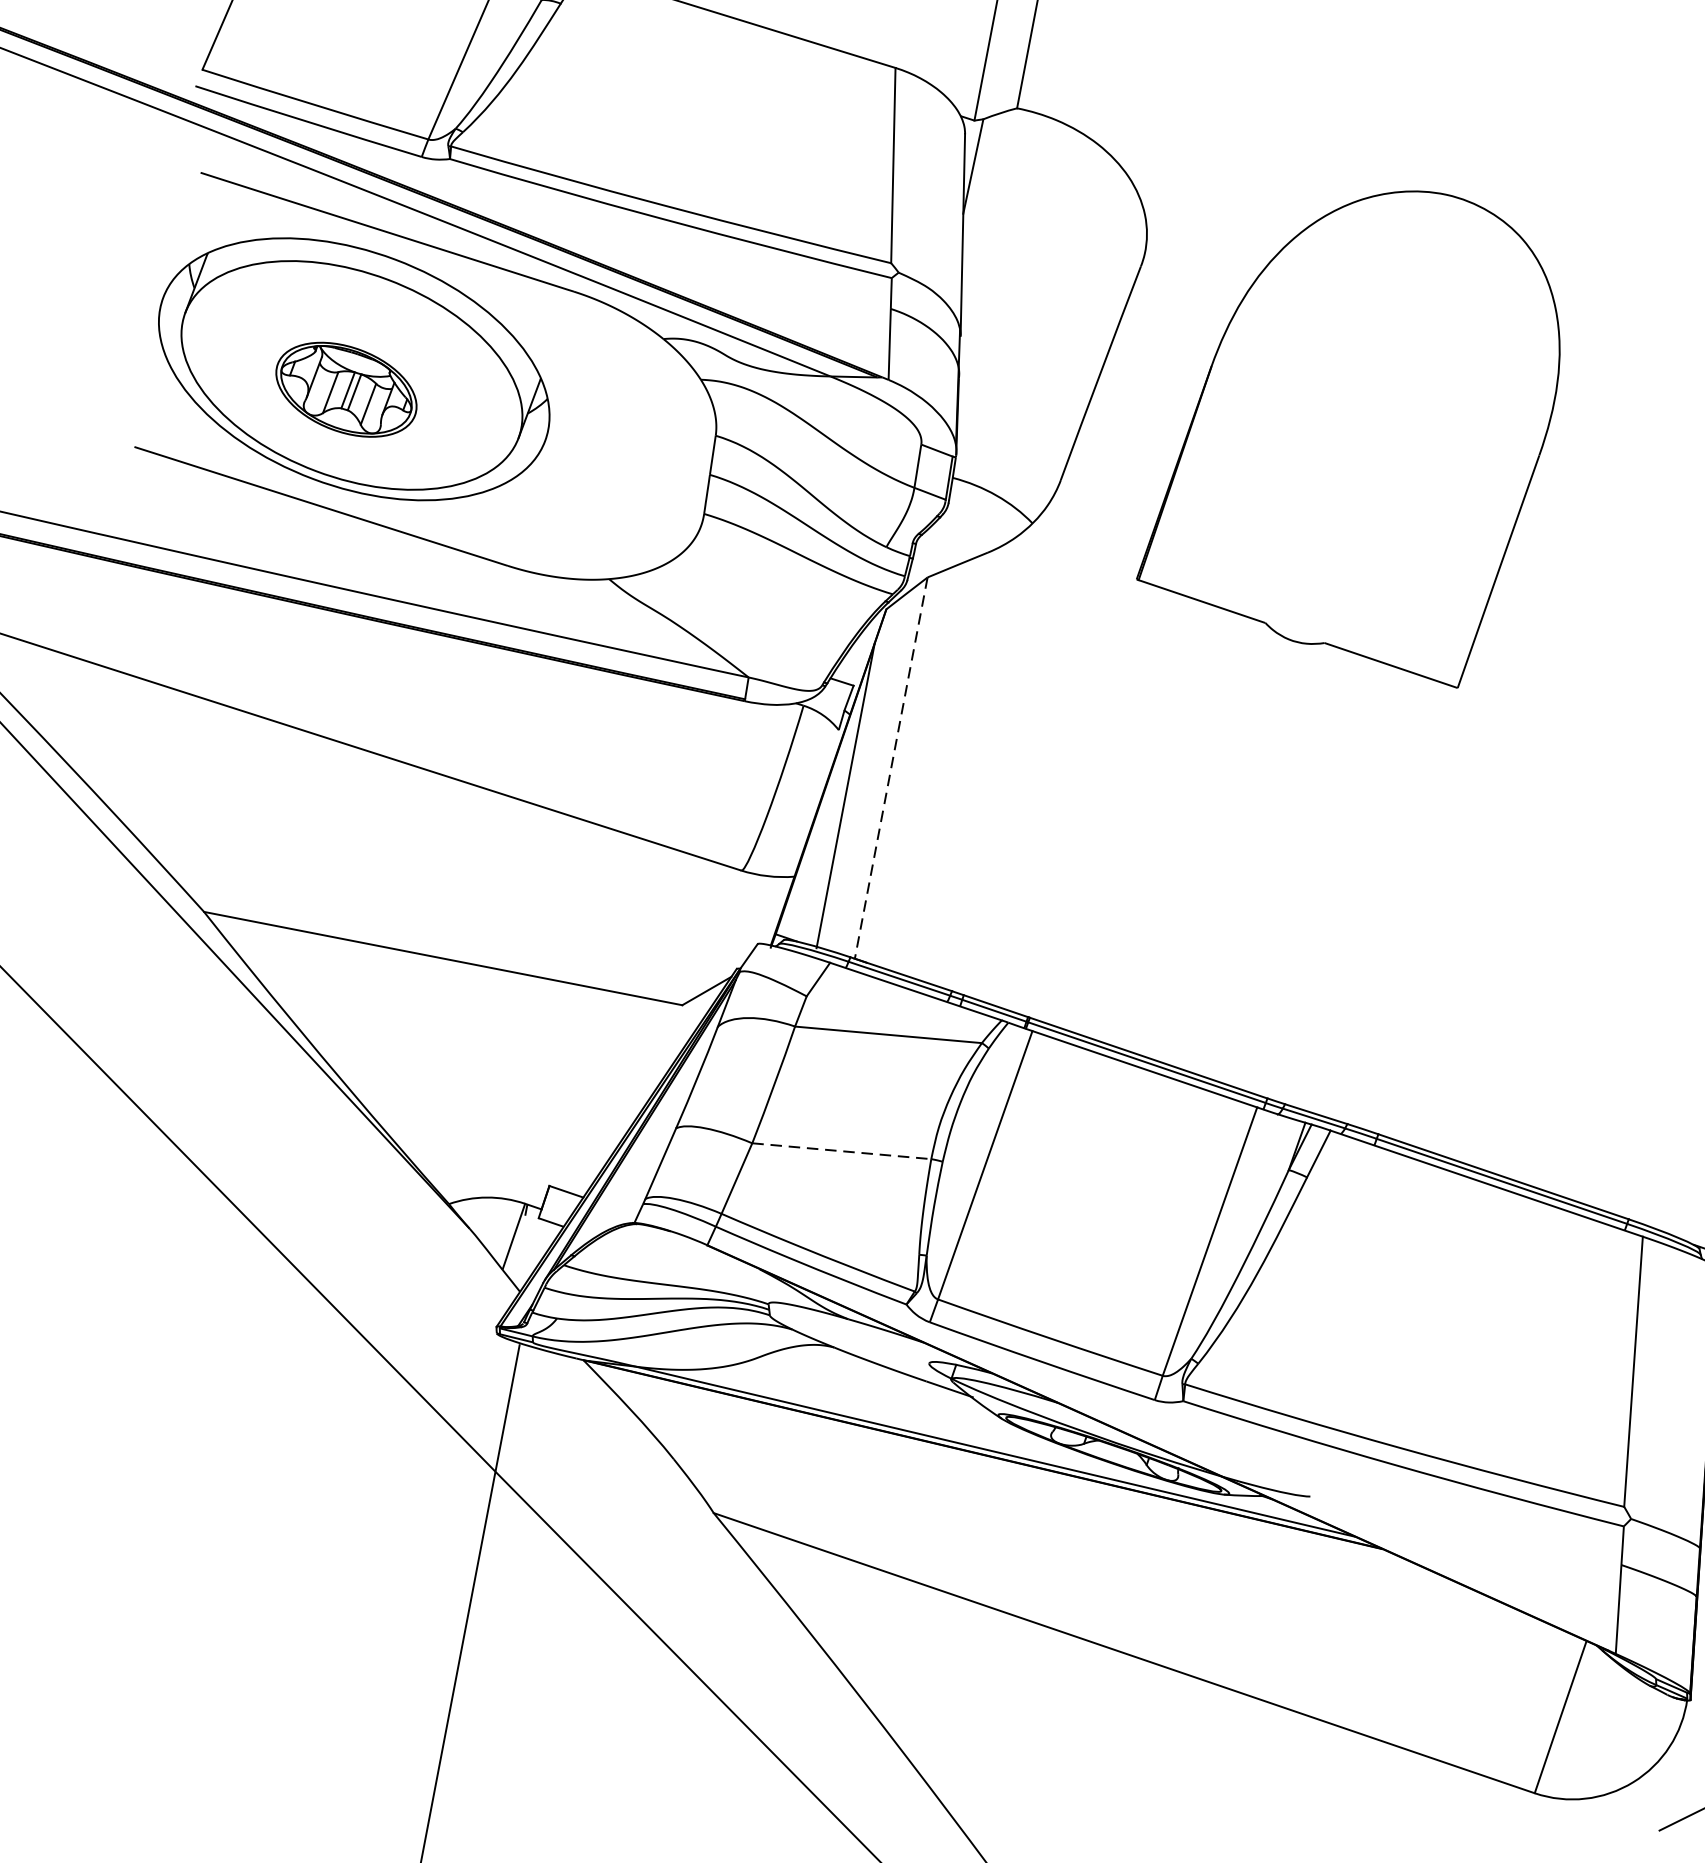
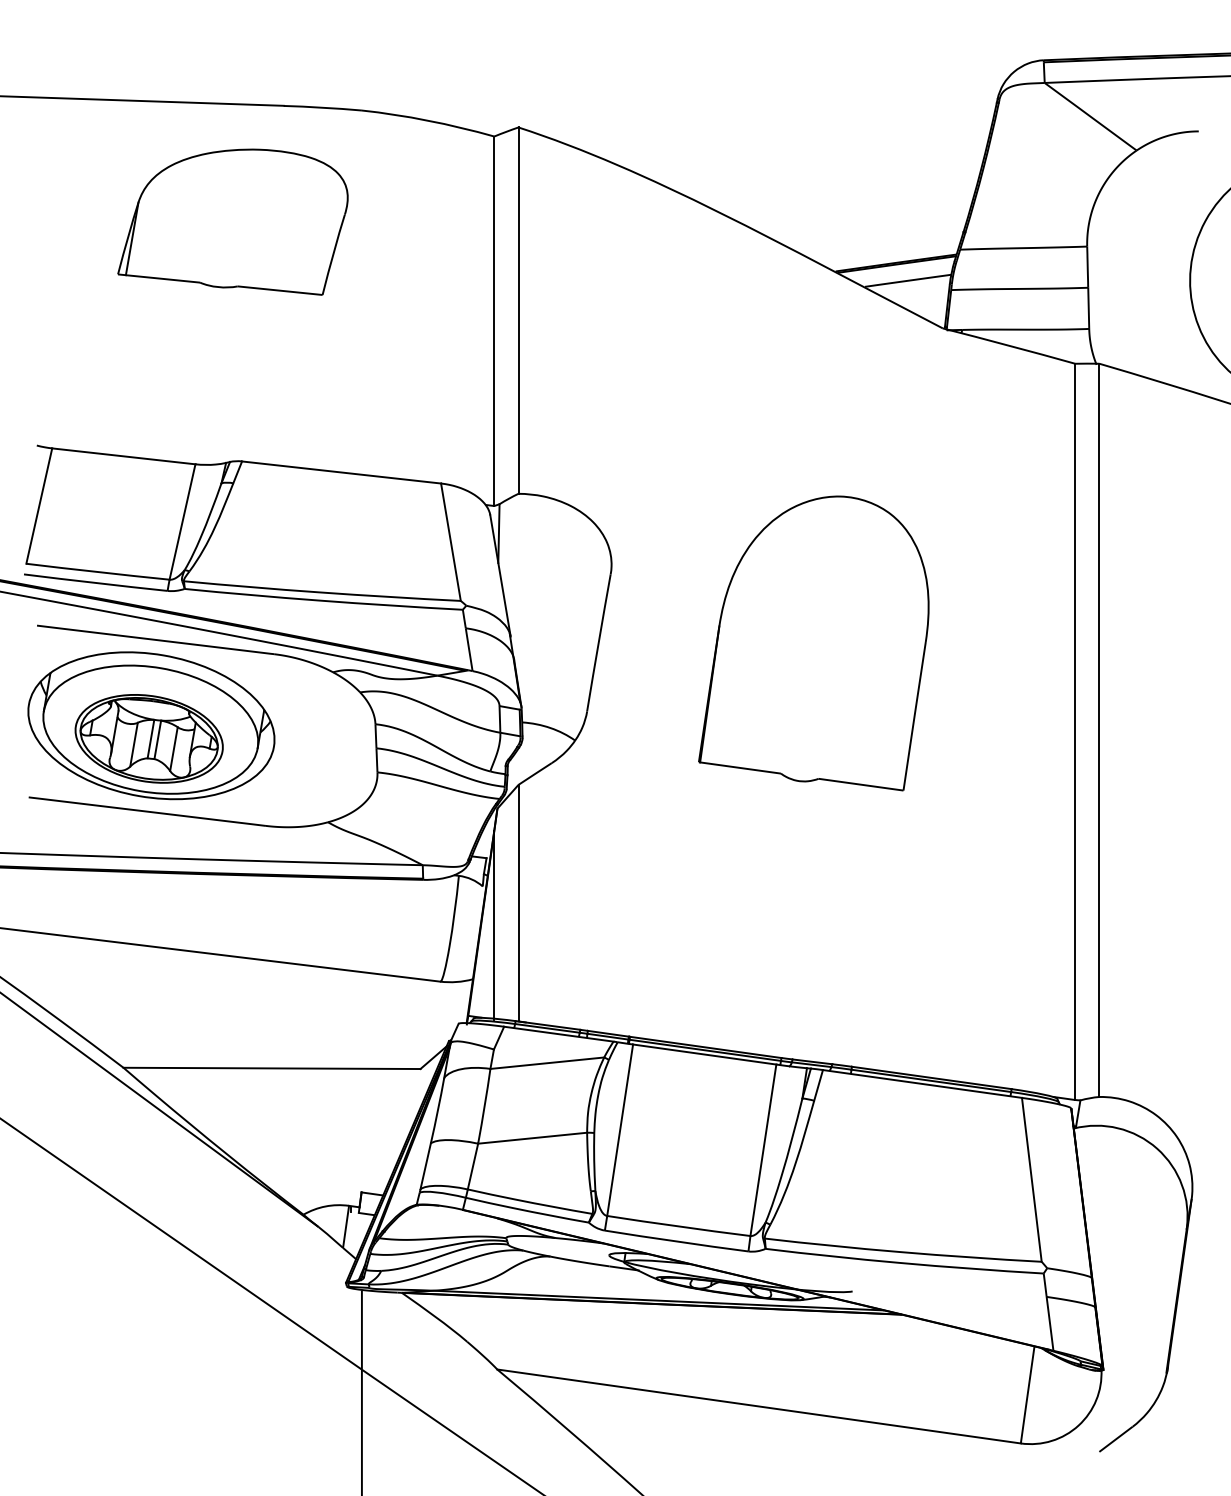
part: (345, 388) -> (148, 738), size x1.67
part: (1357, 423) -> (813, 643), moved
line: (891, 768) -> (518, 903), dashed -> solid
line: (841, 1151) -> (532, 1138), dashed -> solid

